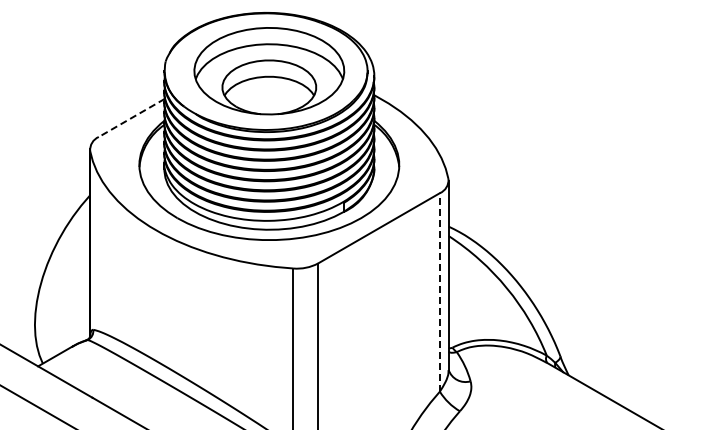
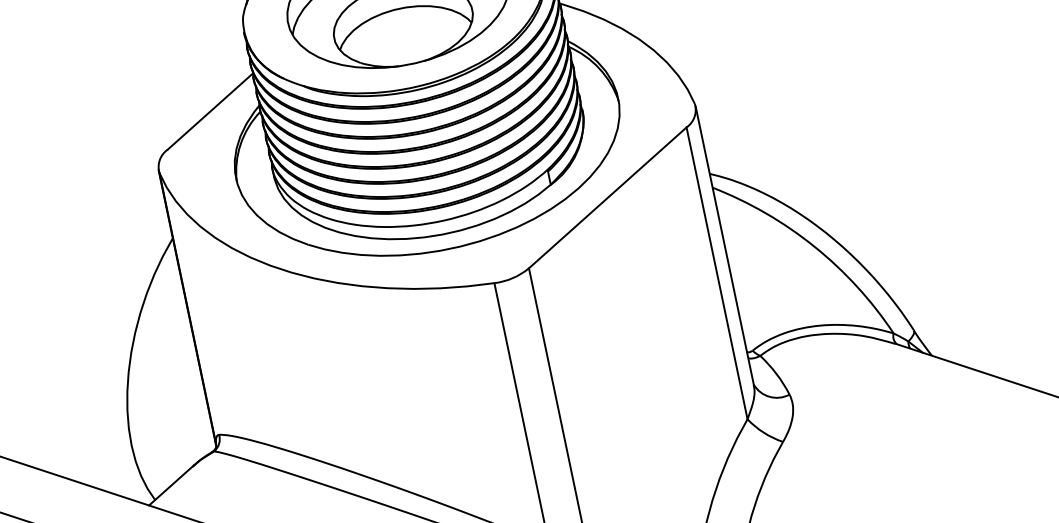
line: (131, 118) -> (210, 112), dashed -> solid
line: (439, 291) -> (716, 272), dashed -> solid

